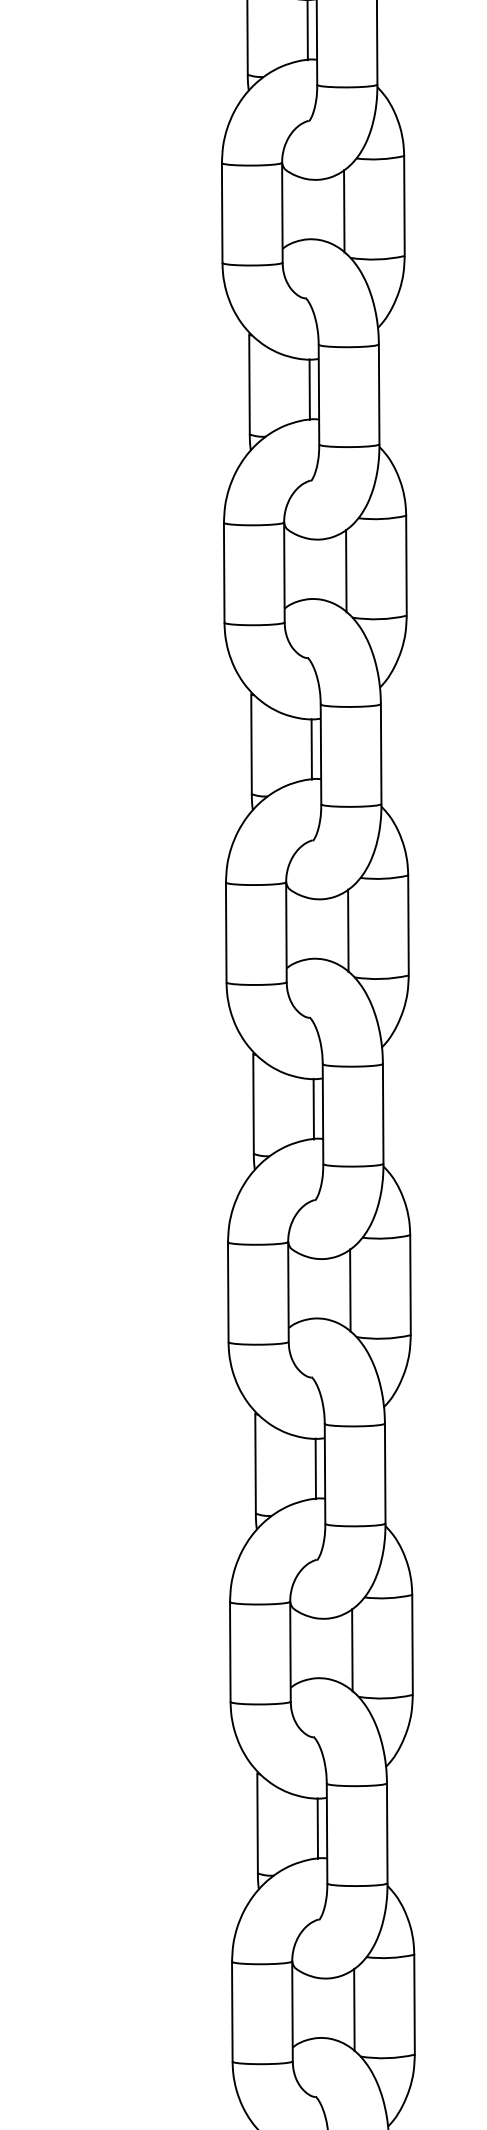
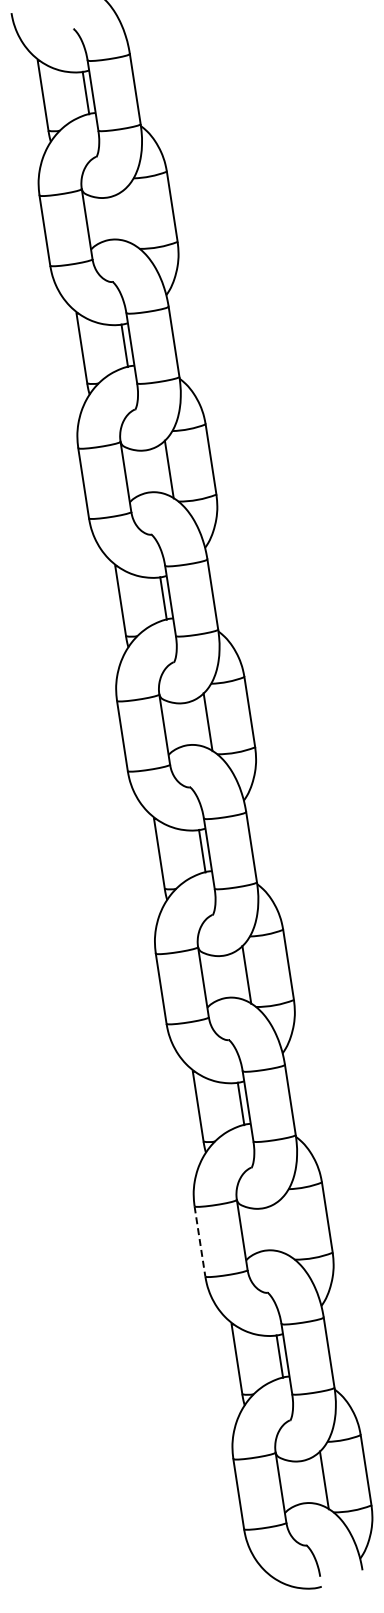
line: (344, 210) -> (130, 216), removed
line: (352, 1650) -> (285, 1227), removed
line: (229, 1651) -> (199, 1241), solid -> dashed

